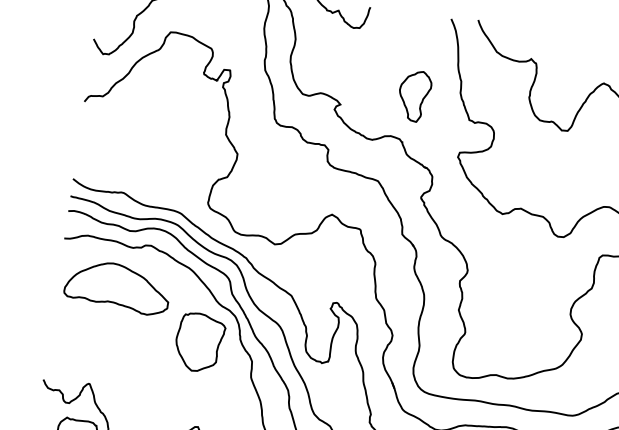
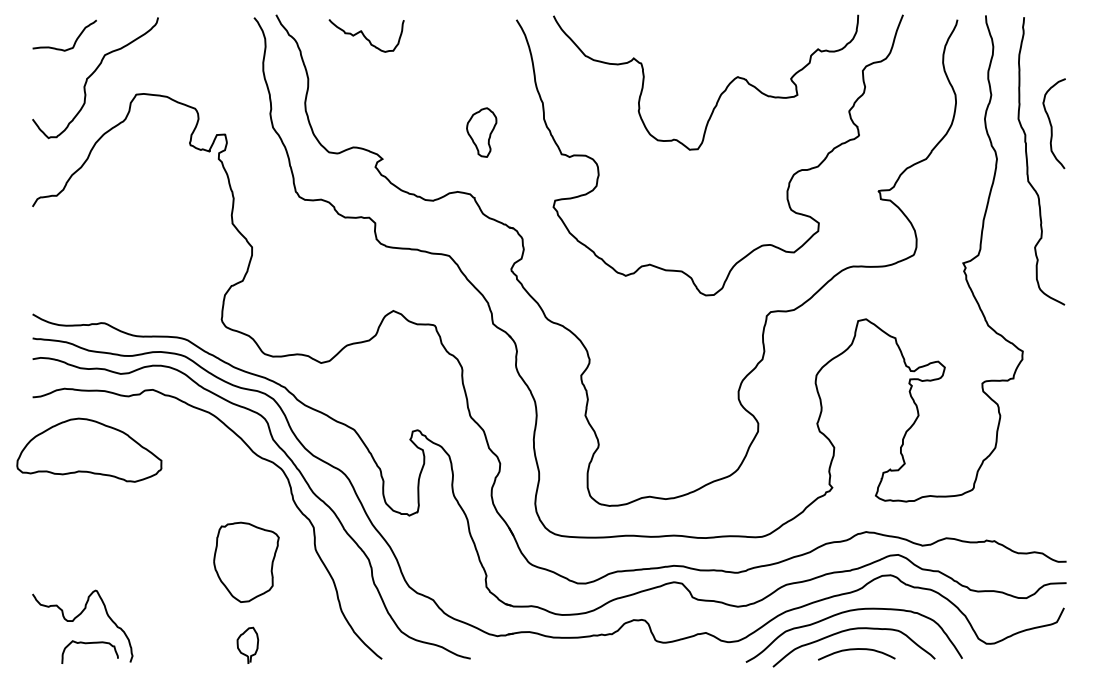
part: (414, 96) -> (481, 132), size x0.7
part: (117, 286) -> (89, 449), moved
part: (199, 342) -> (246, 561), moved

